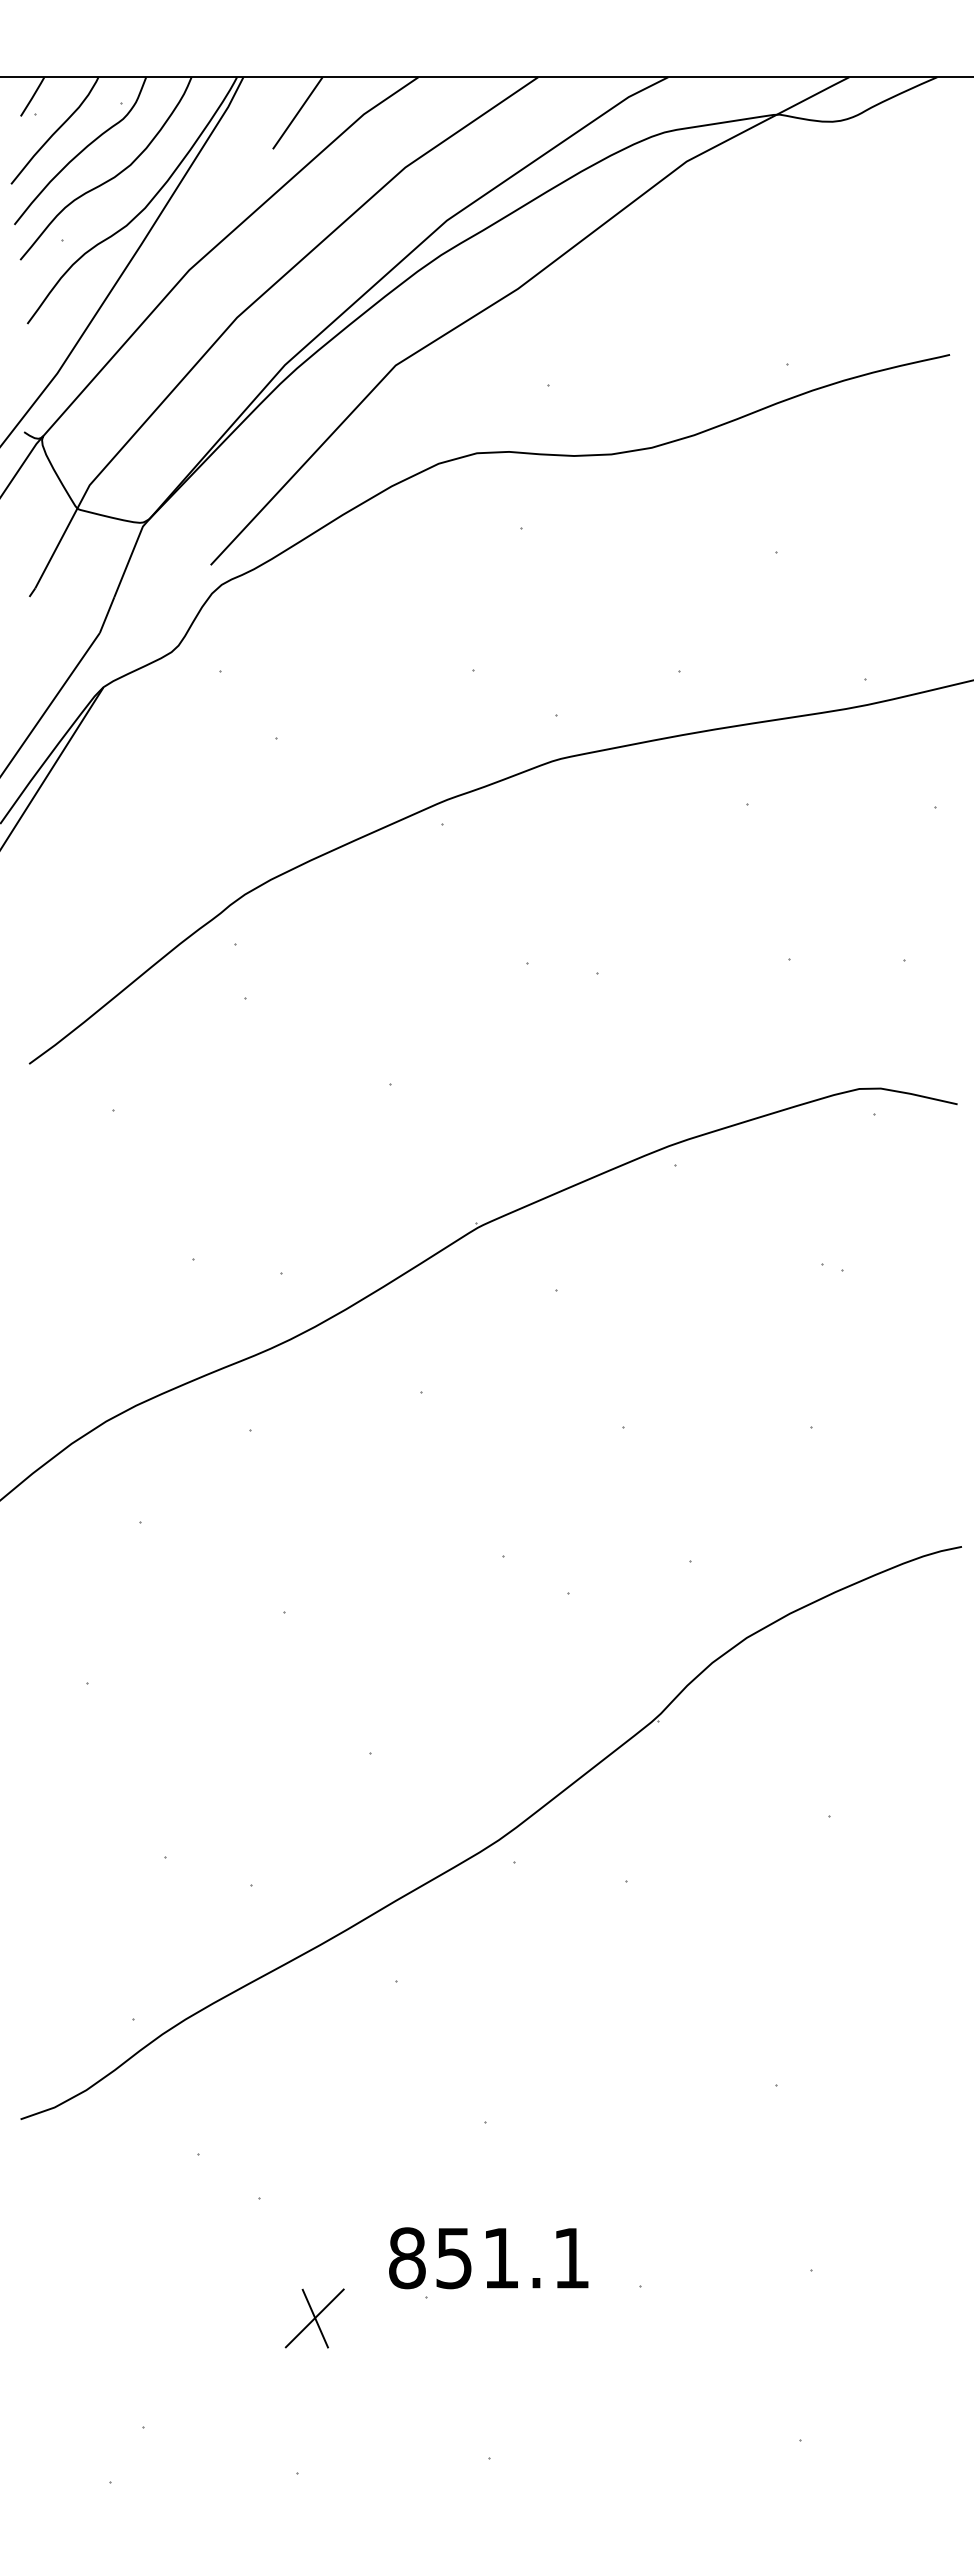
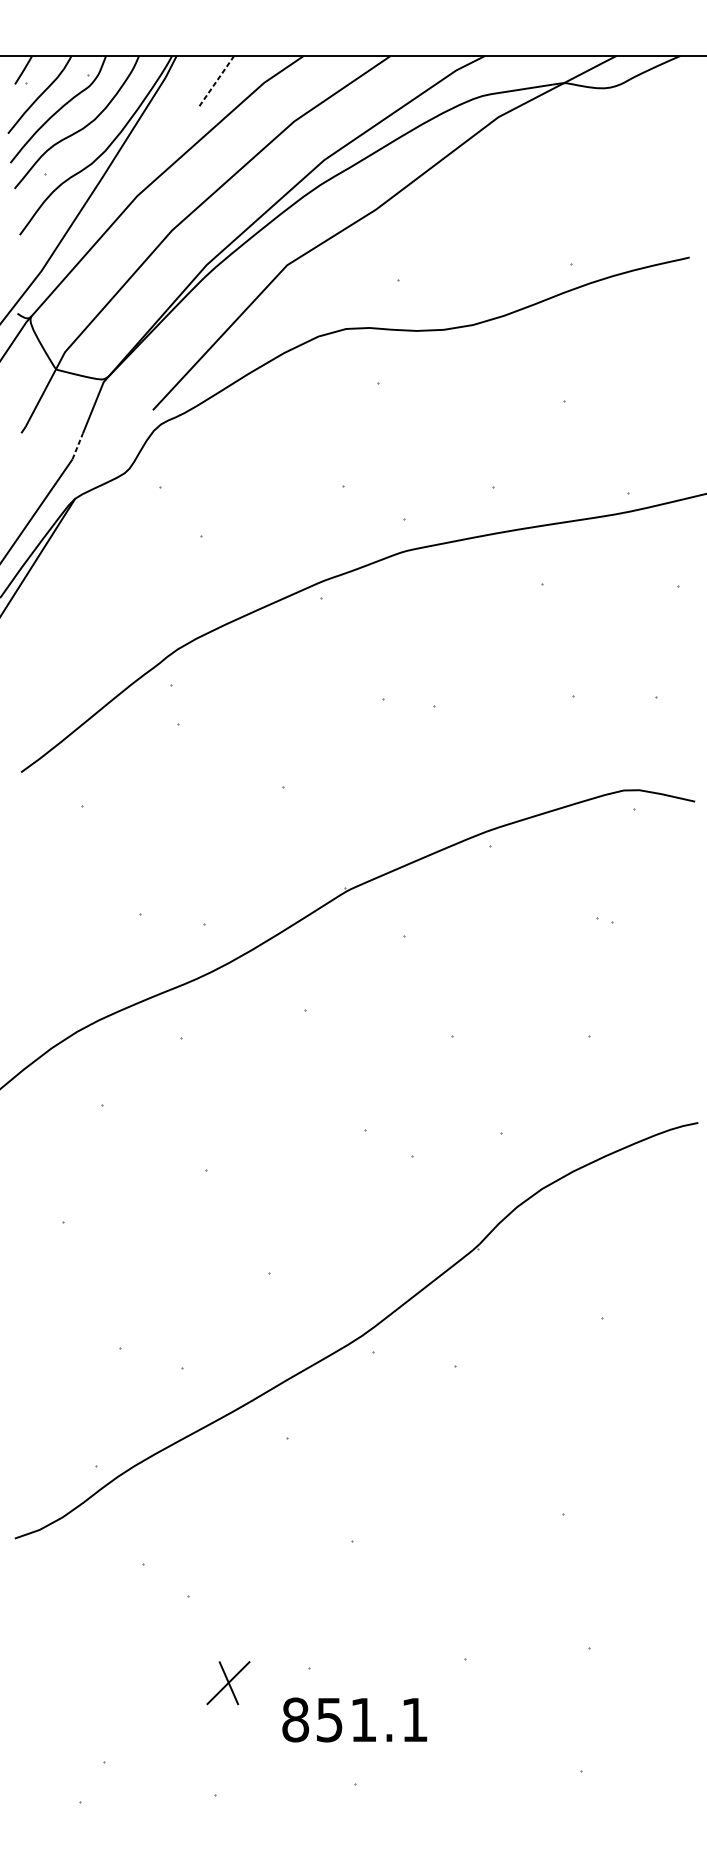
line: (297, 113) -> (215, 82), solid -> dashed
line: (107, 614) -> (77, 446), solid -> dashed
text: (488, 2258) -> (354, 1720), moved

